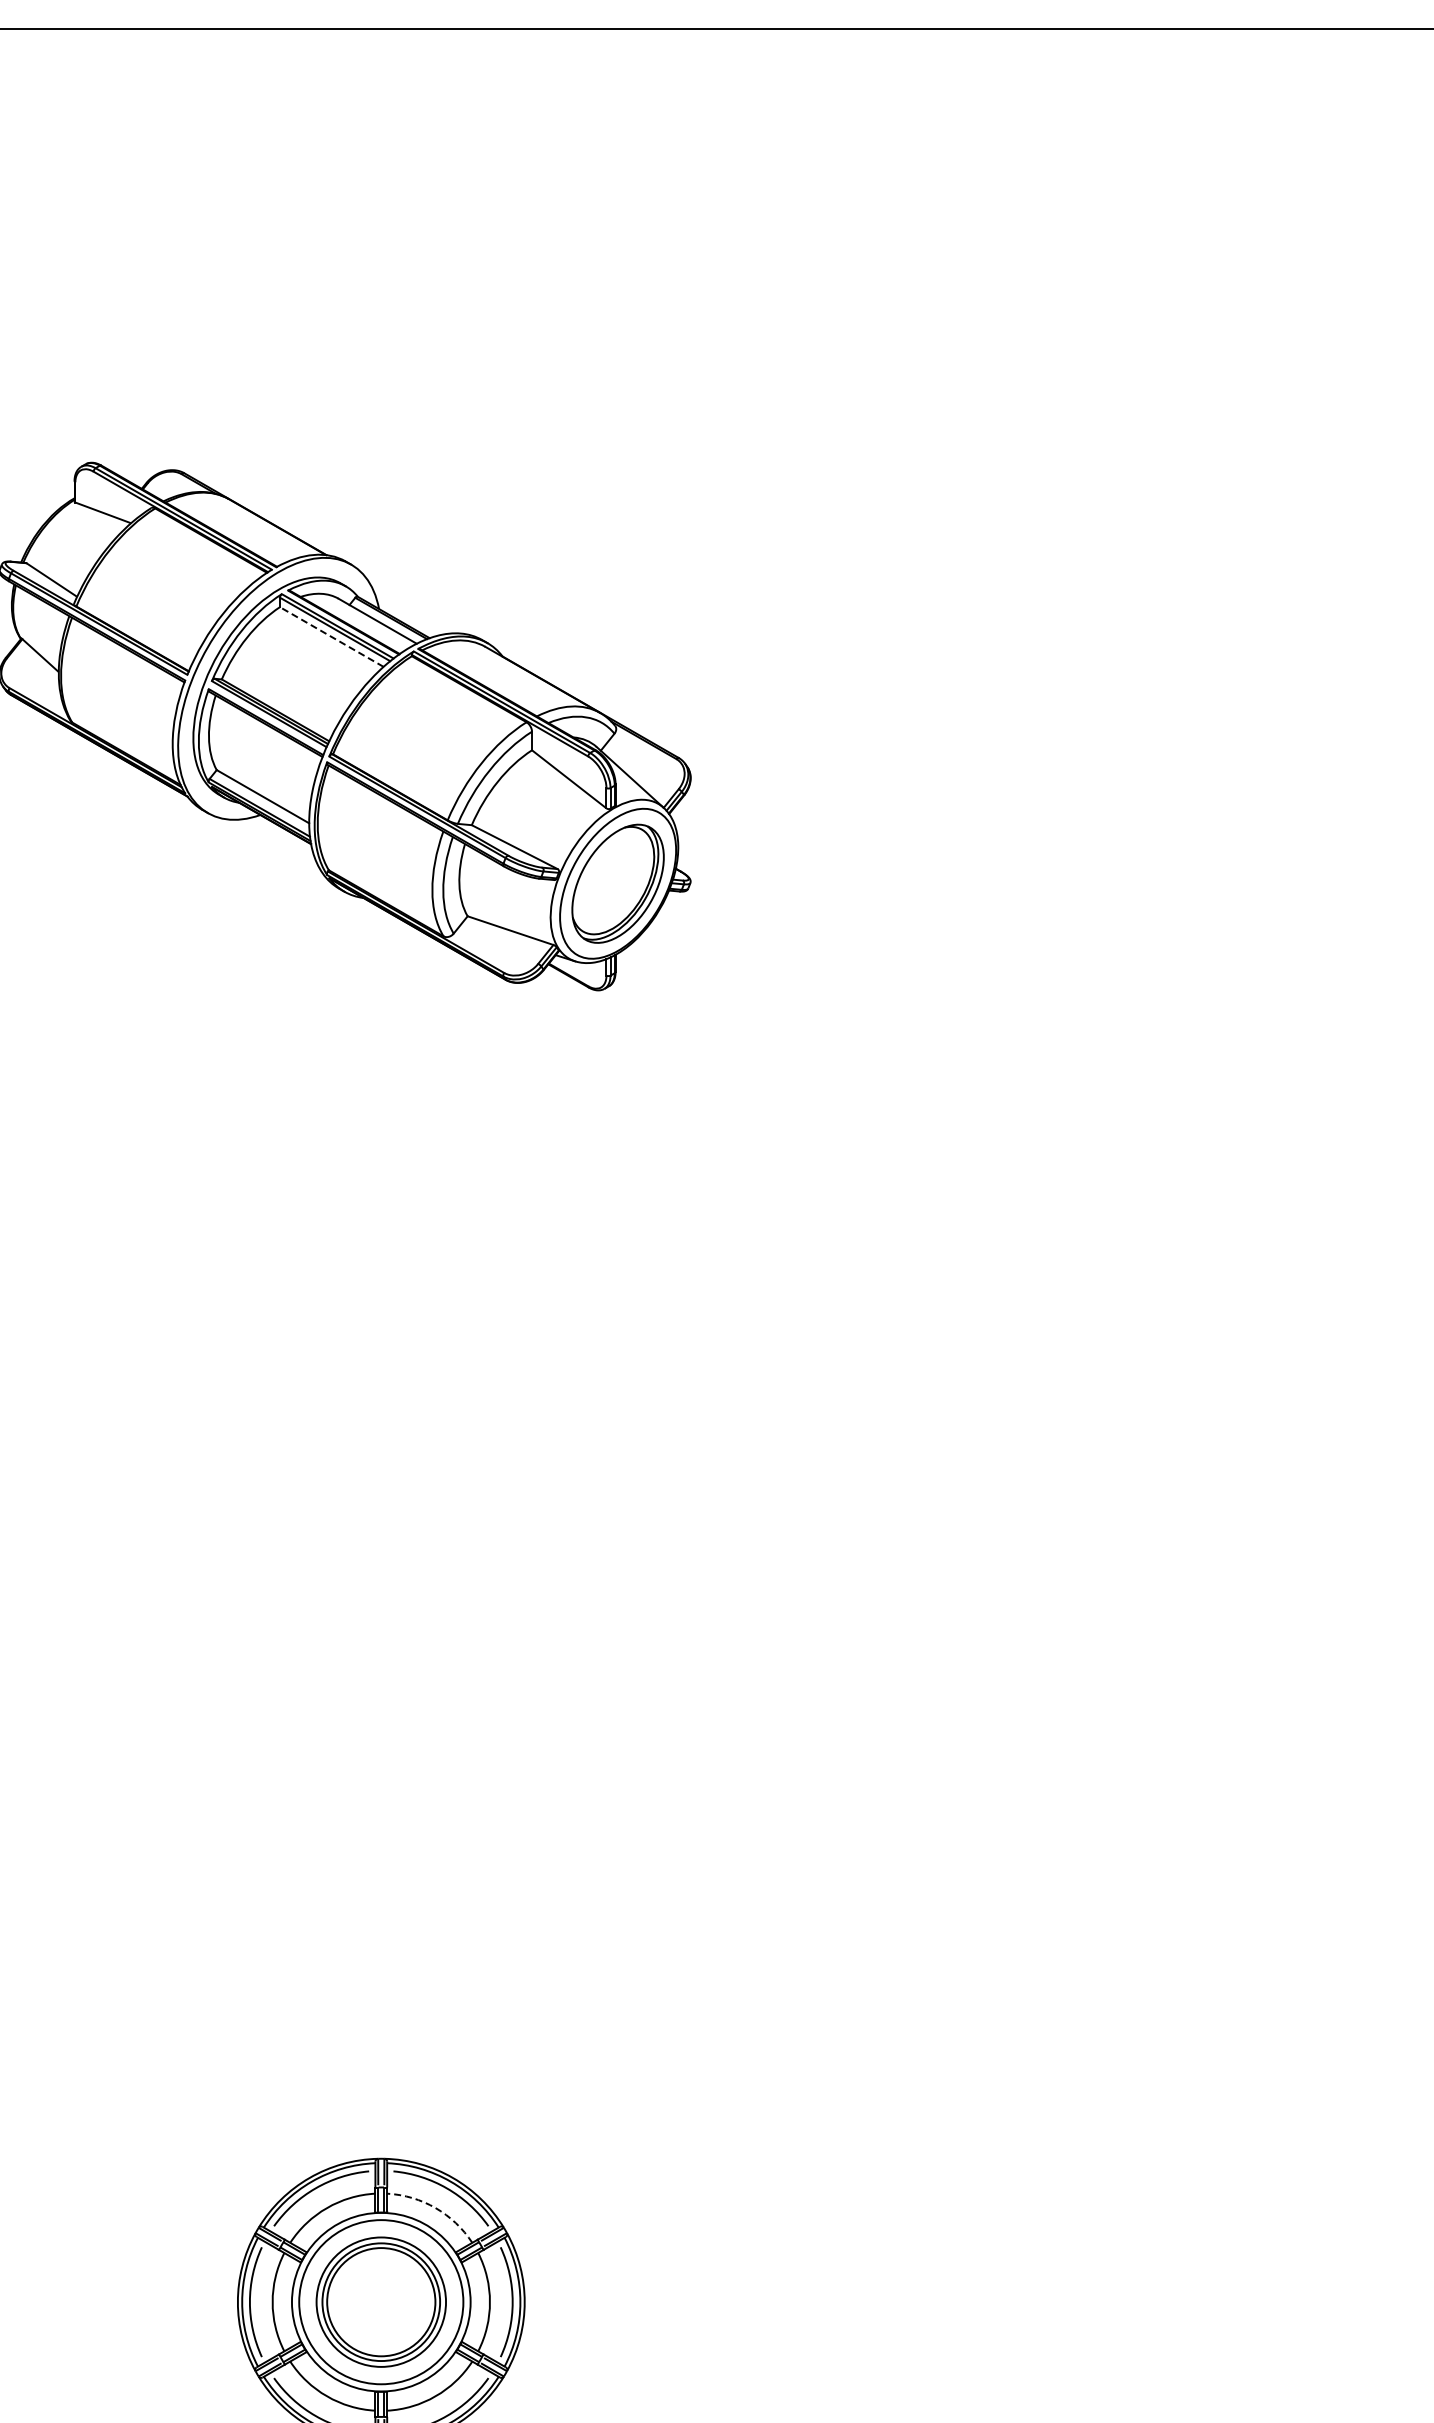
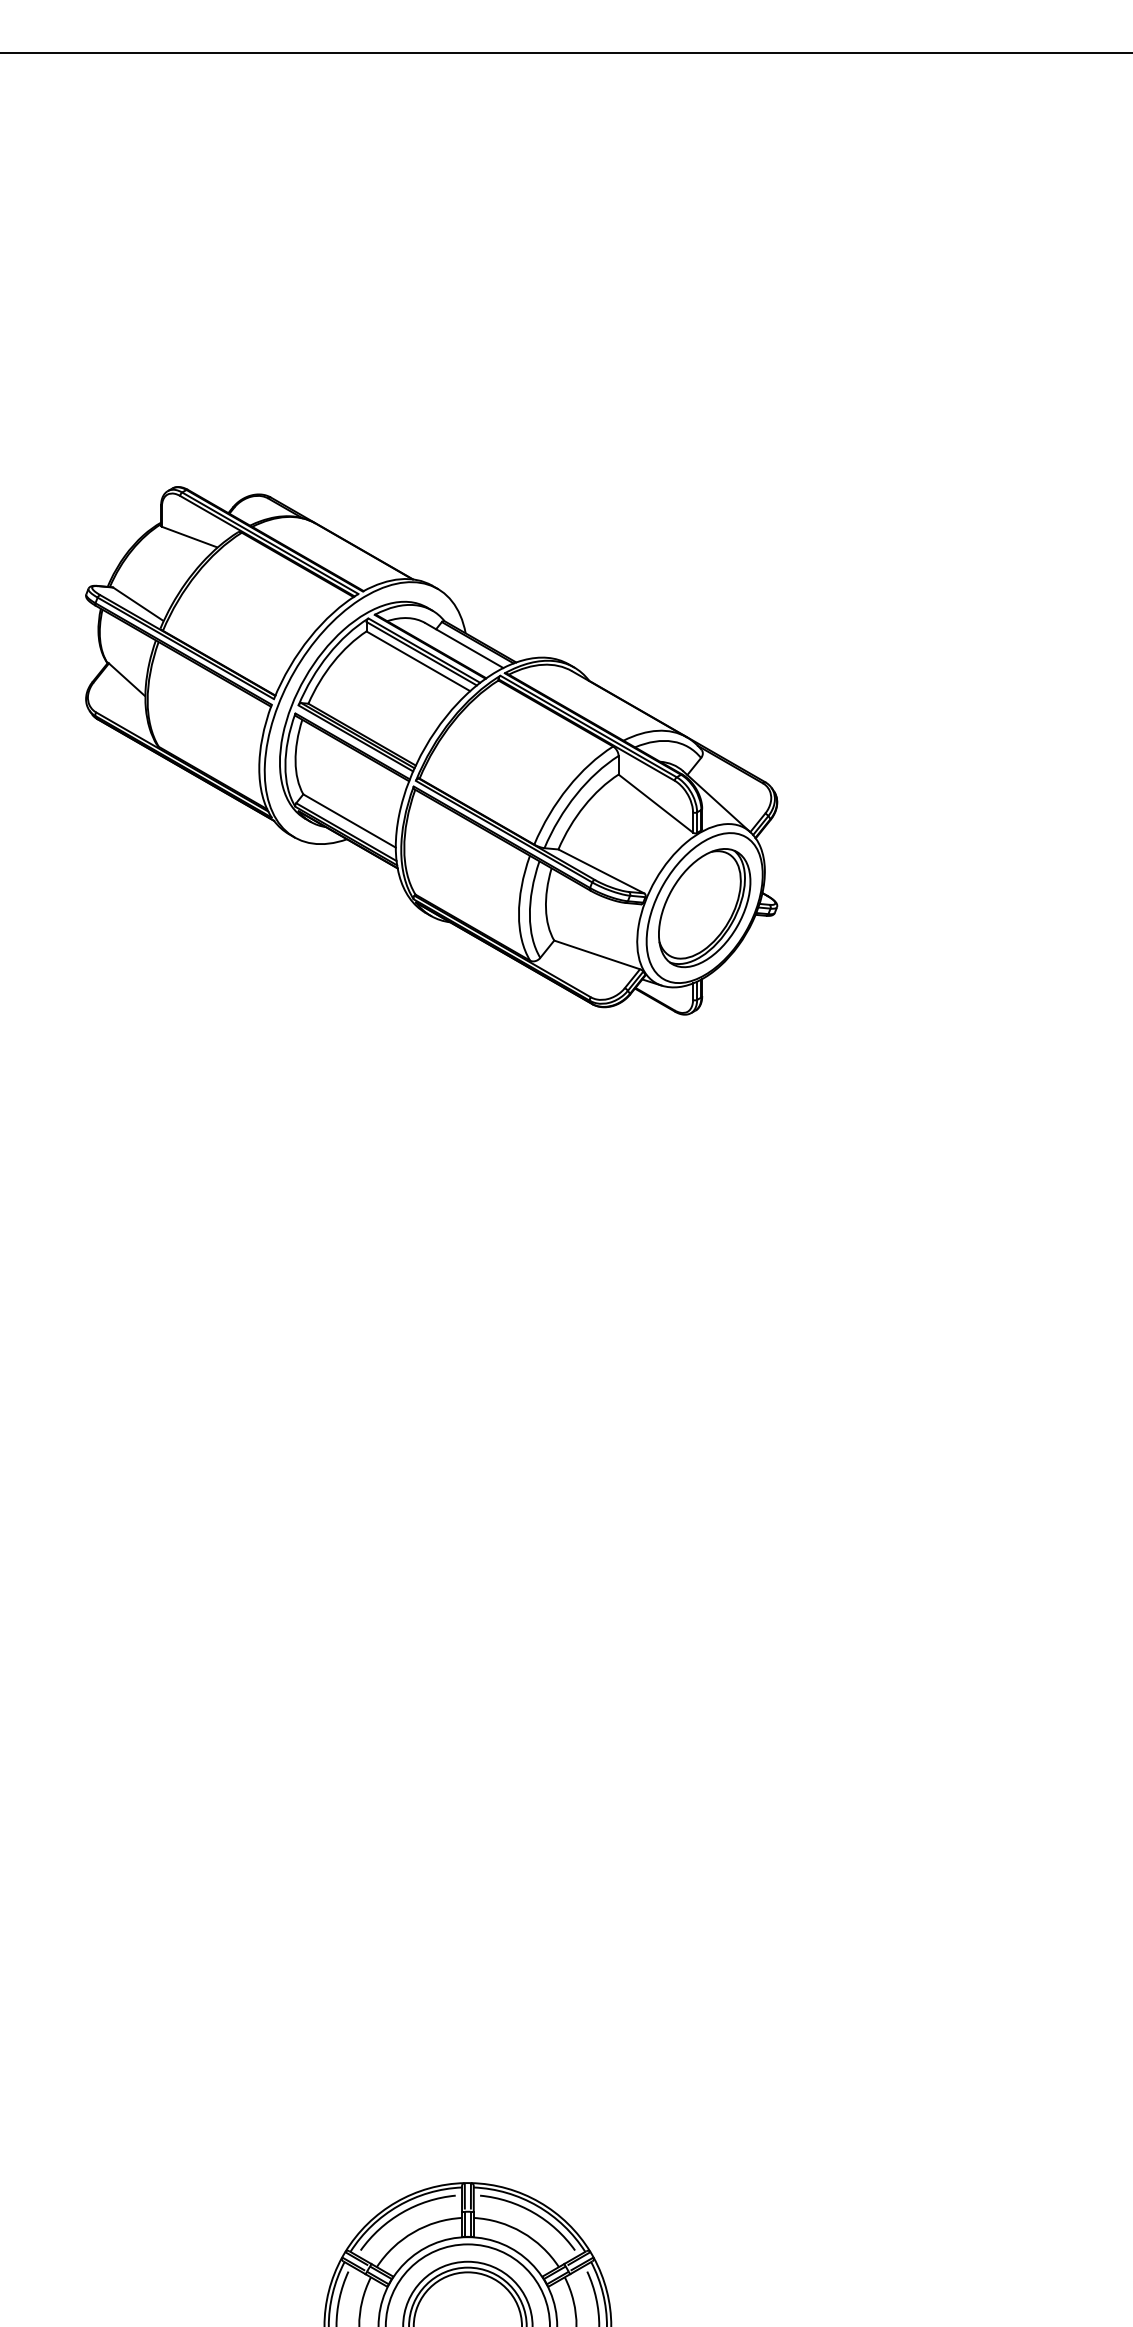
line: (331, 637) -> (418, 661), dashed -> solid
arc: (435, 2208) -> (522, 2232), dashed -> solid

